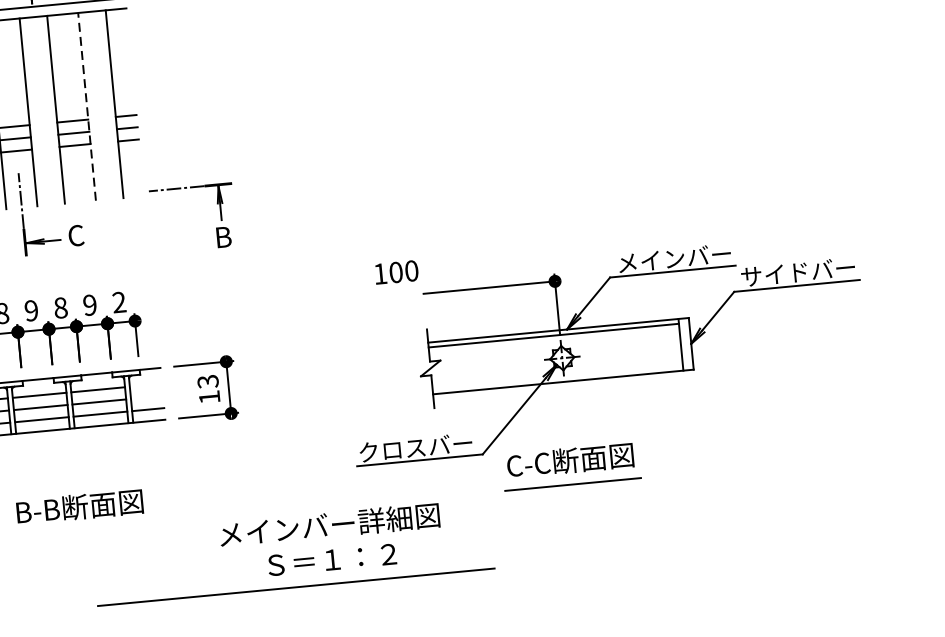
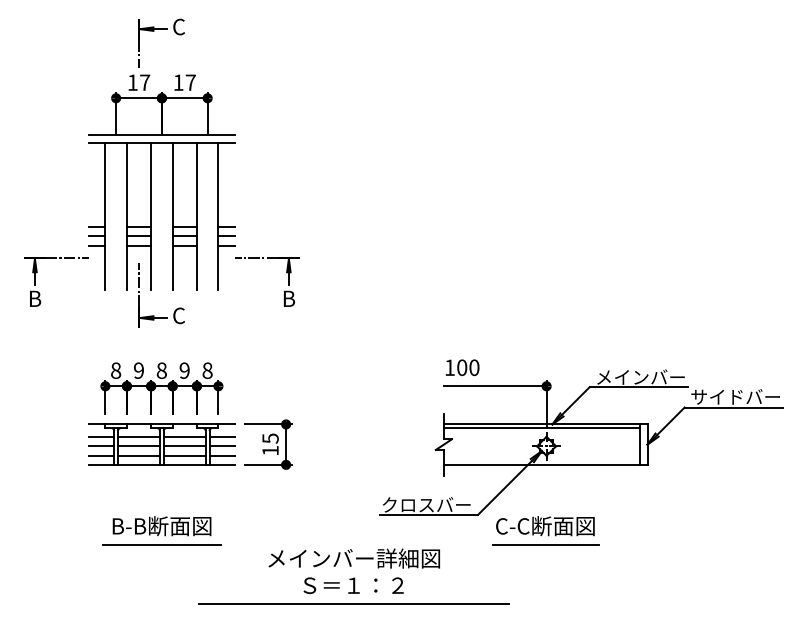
line: (86, 106) -> (196, 216), dashed -> solid
part: (216, 227) -> (284, 290), moved
text: (396, 272) -> (462, 367), moved
text: (119, 302) -> (207, 370), 2 -> 8
text: (208, 381) -> (270, 438), 13 -> 15
line: (145, 384) -> (221, 436), added
line: (146, 397) -> (221, 446), added
line: (81, 530) -> (161, 544), added
line: (295, 586) -> (353, 603), moved

